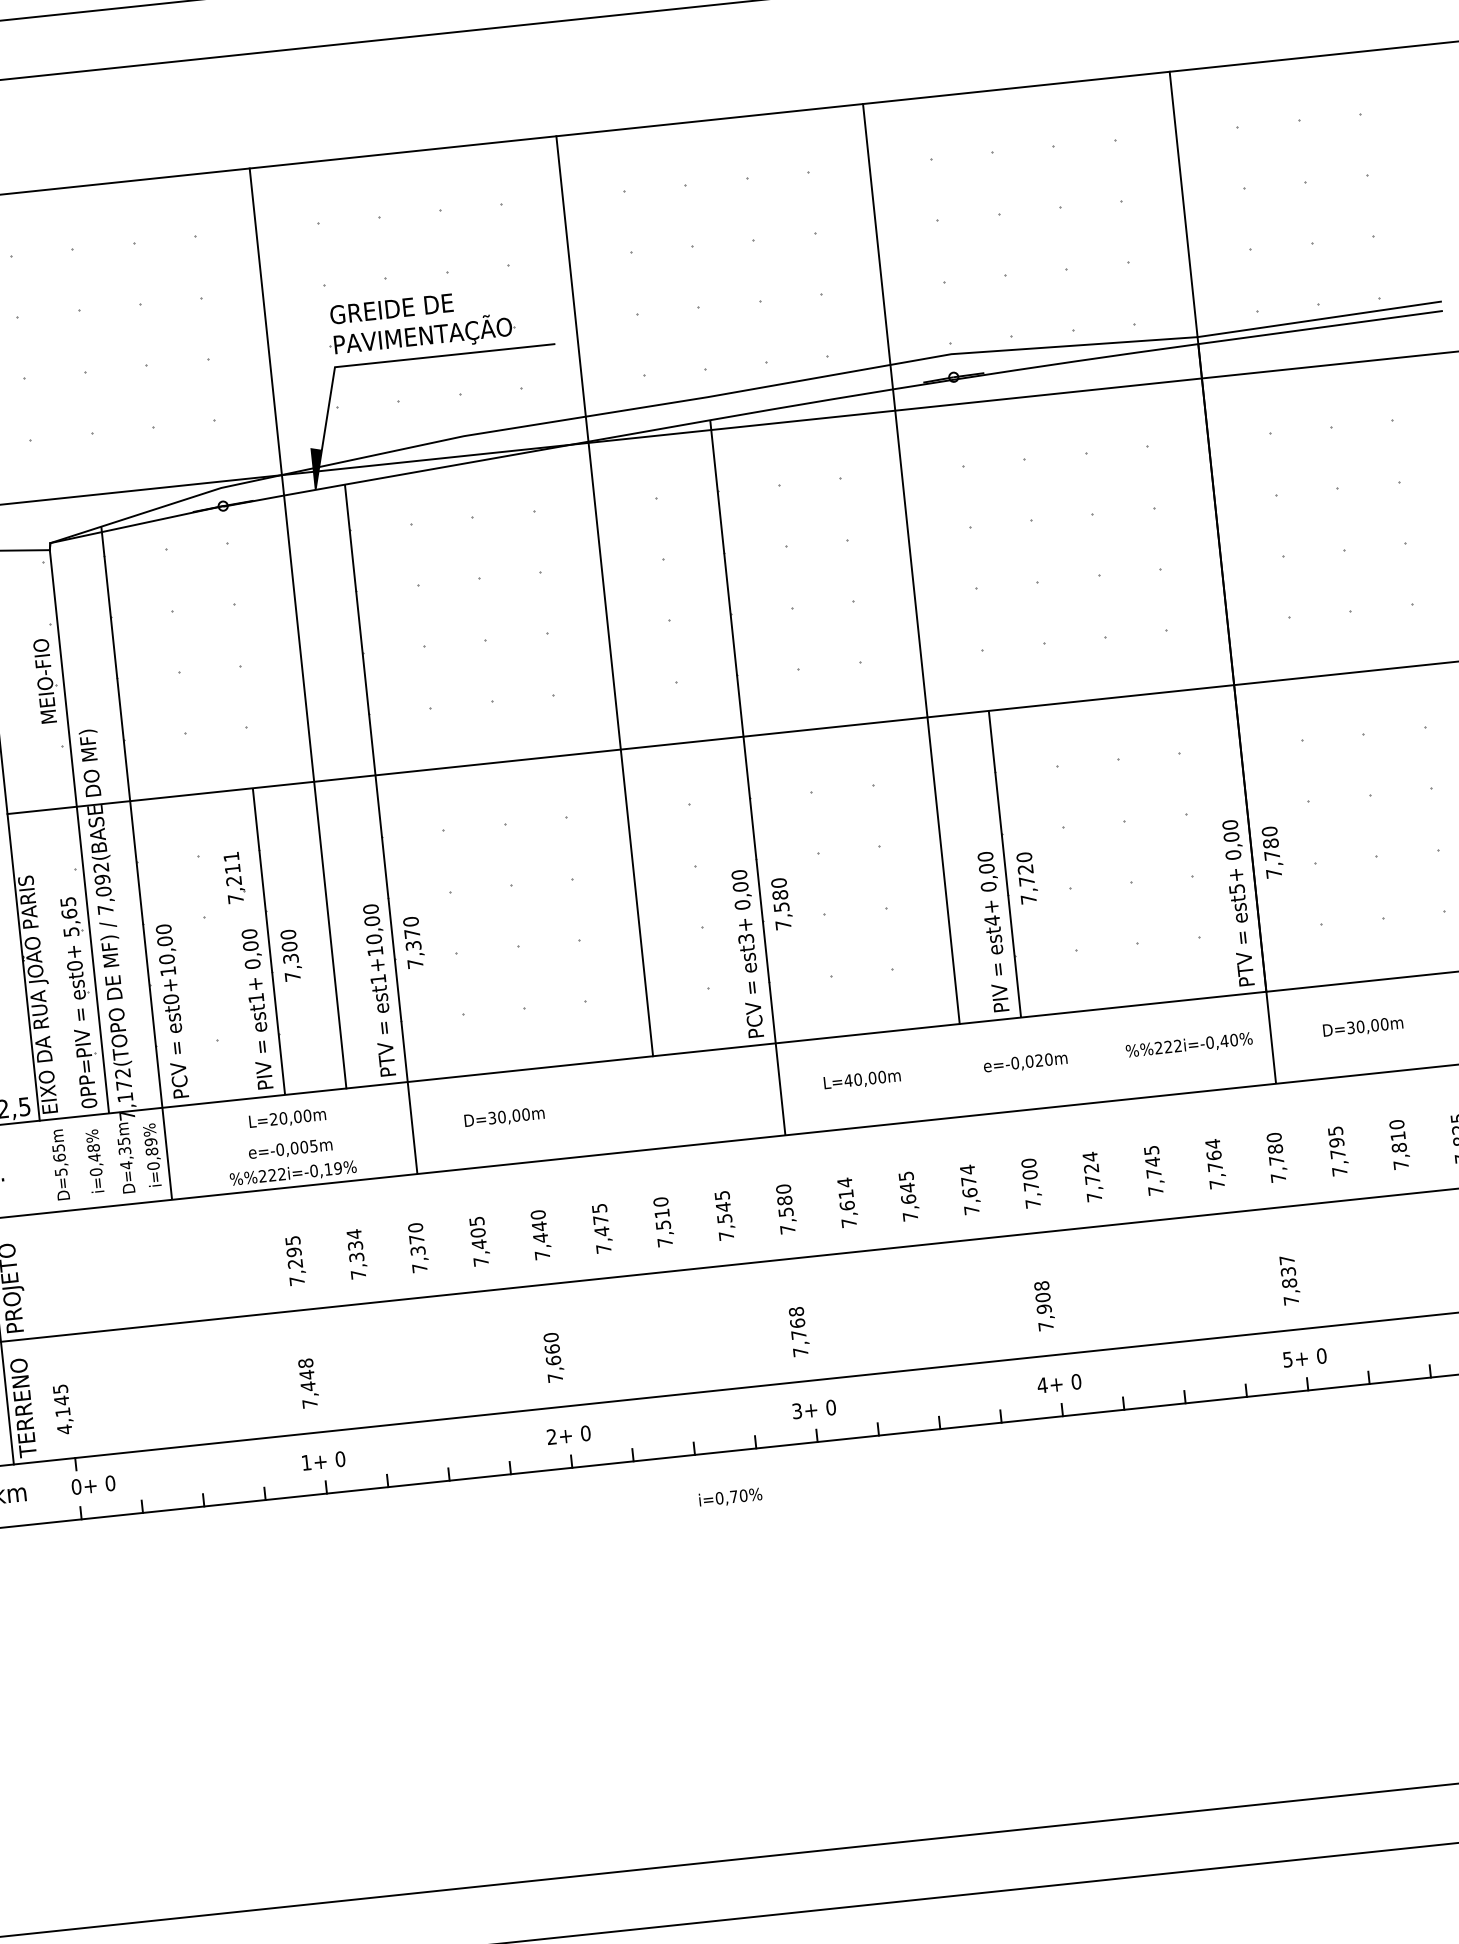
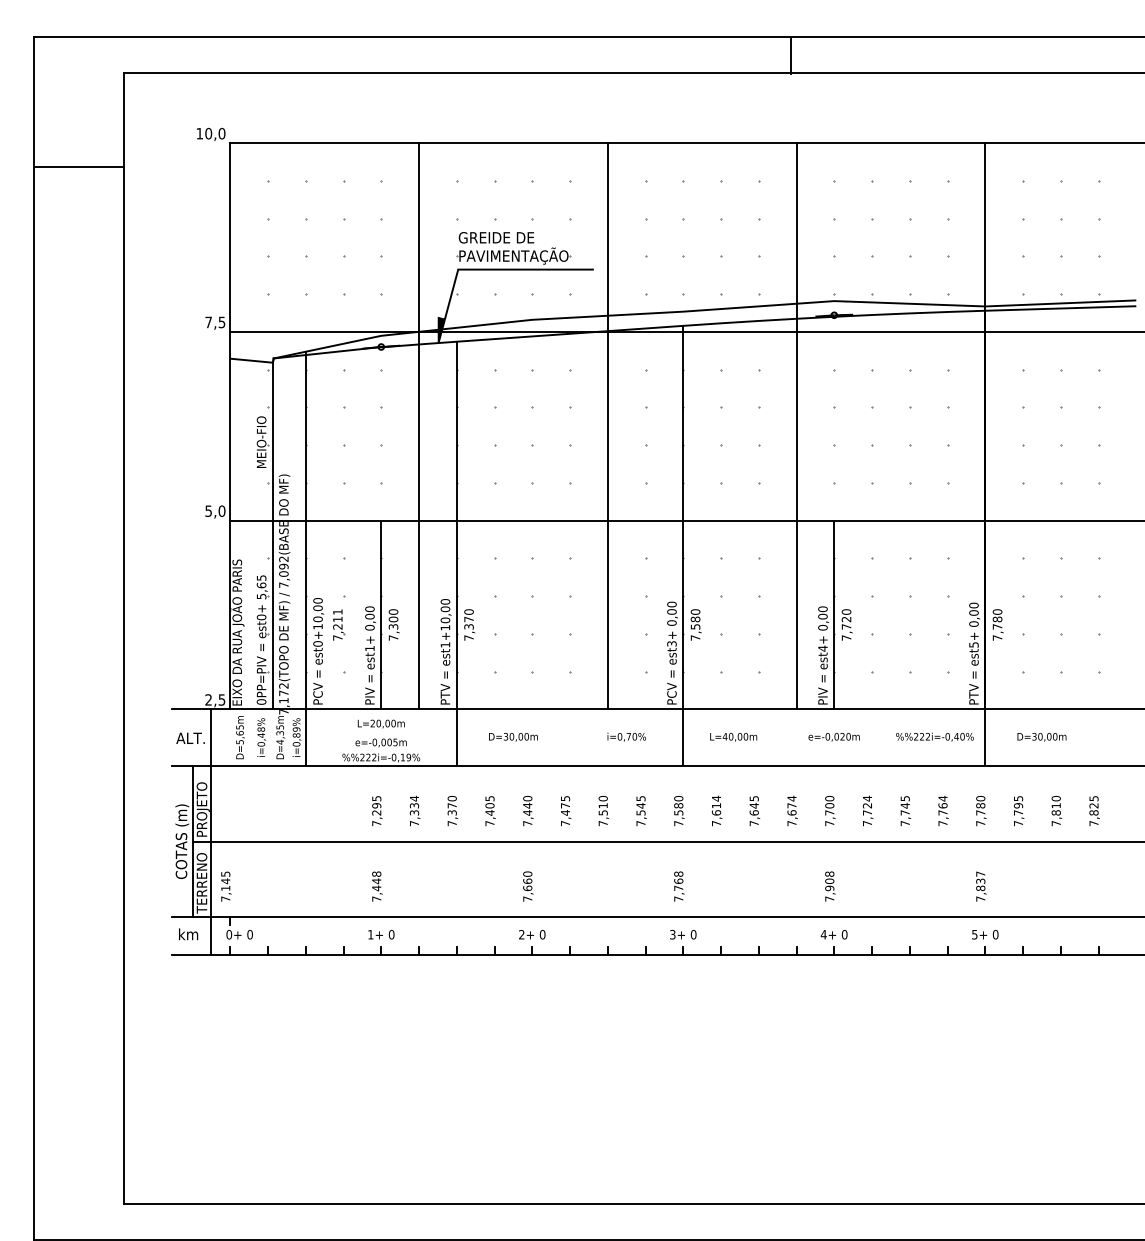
part: (236, 876) -> (339, 624), moved
line: (30, 1322) -> (211, 831), added
text: (64, 1428) -> (225, 898), 4,145 -> 7,145
text: (730, 1496) -> (626, 736), moved

